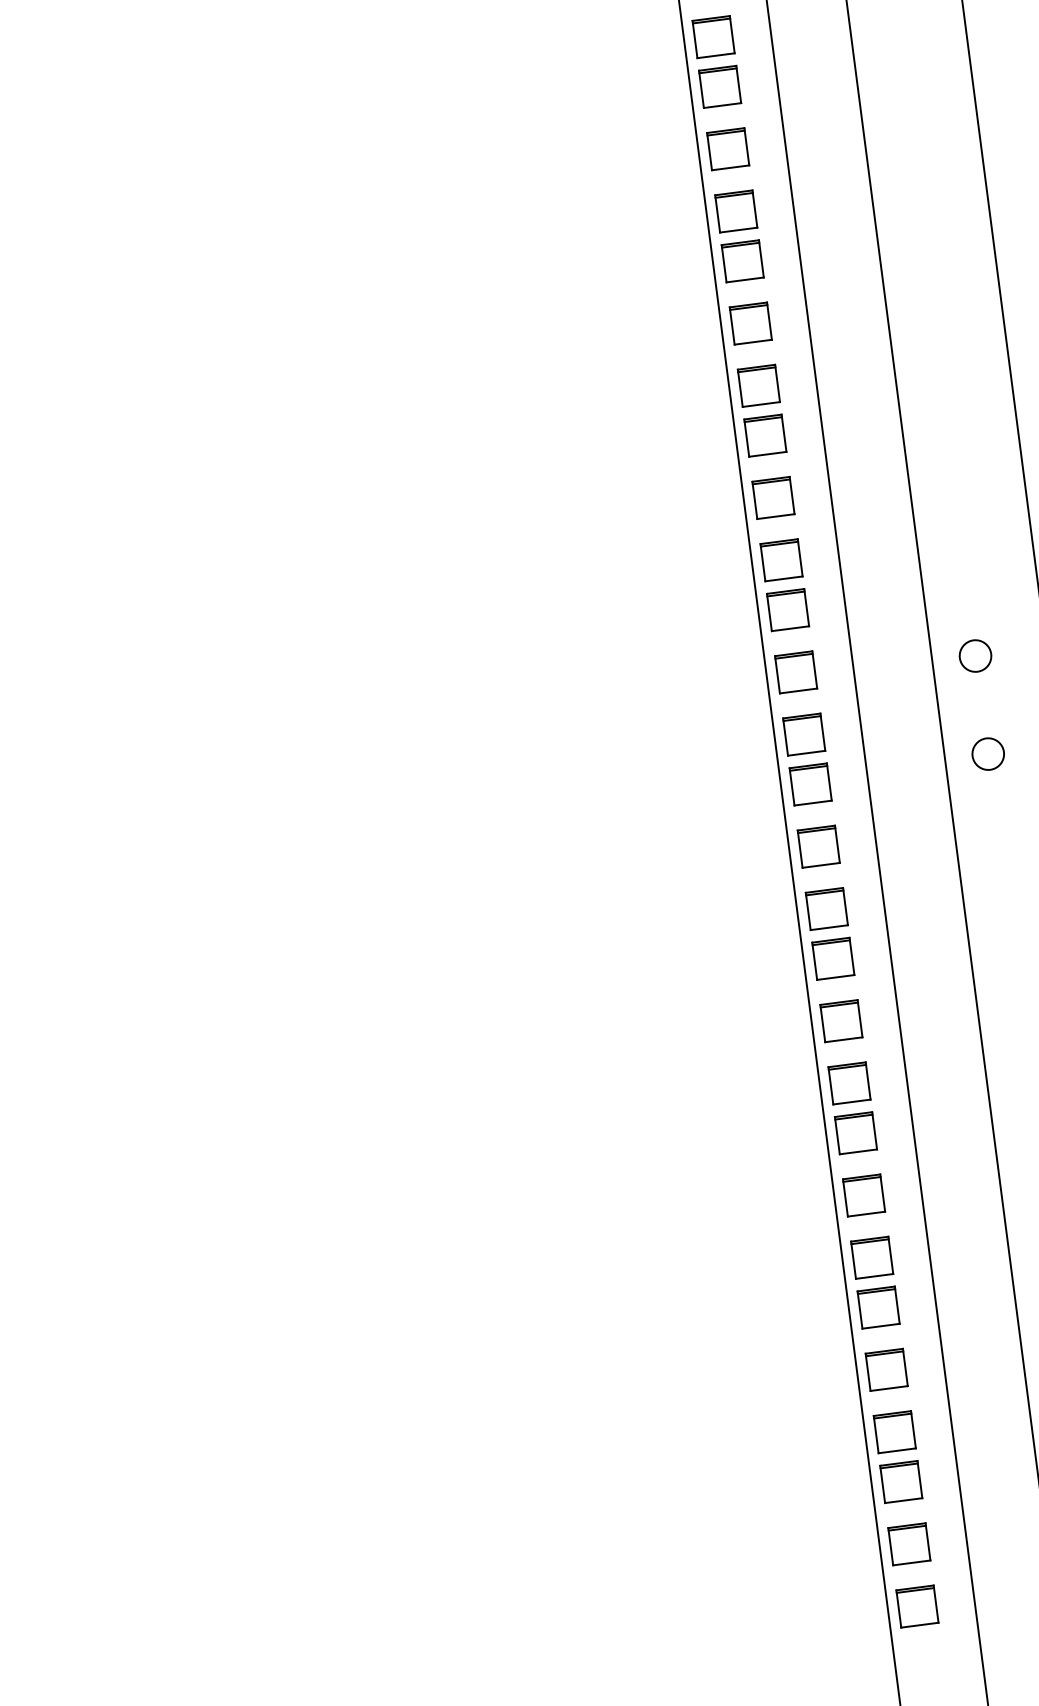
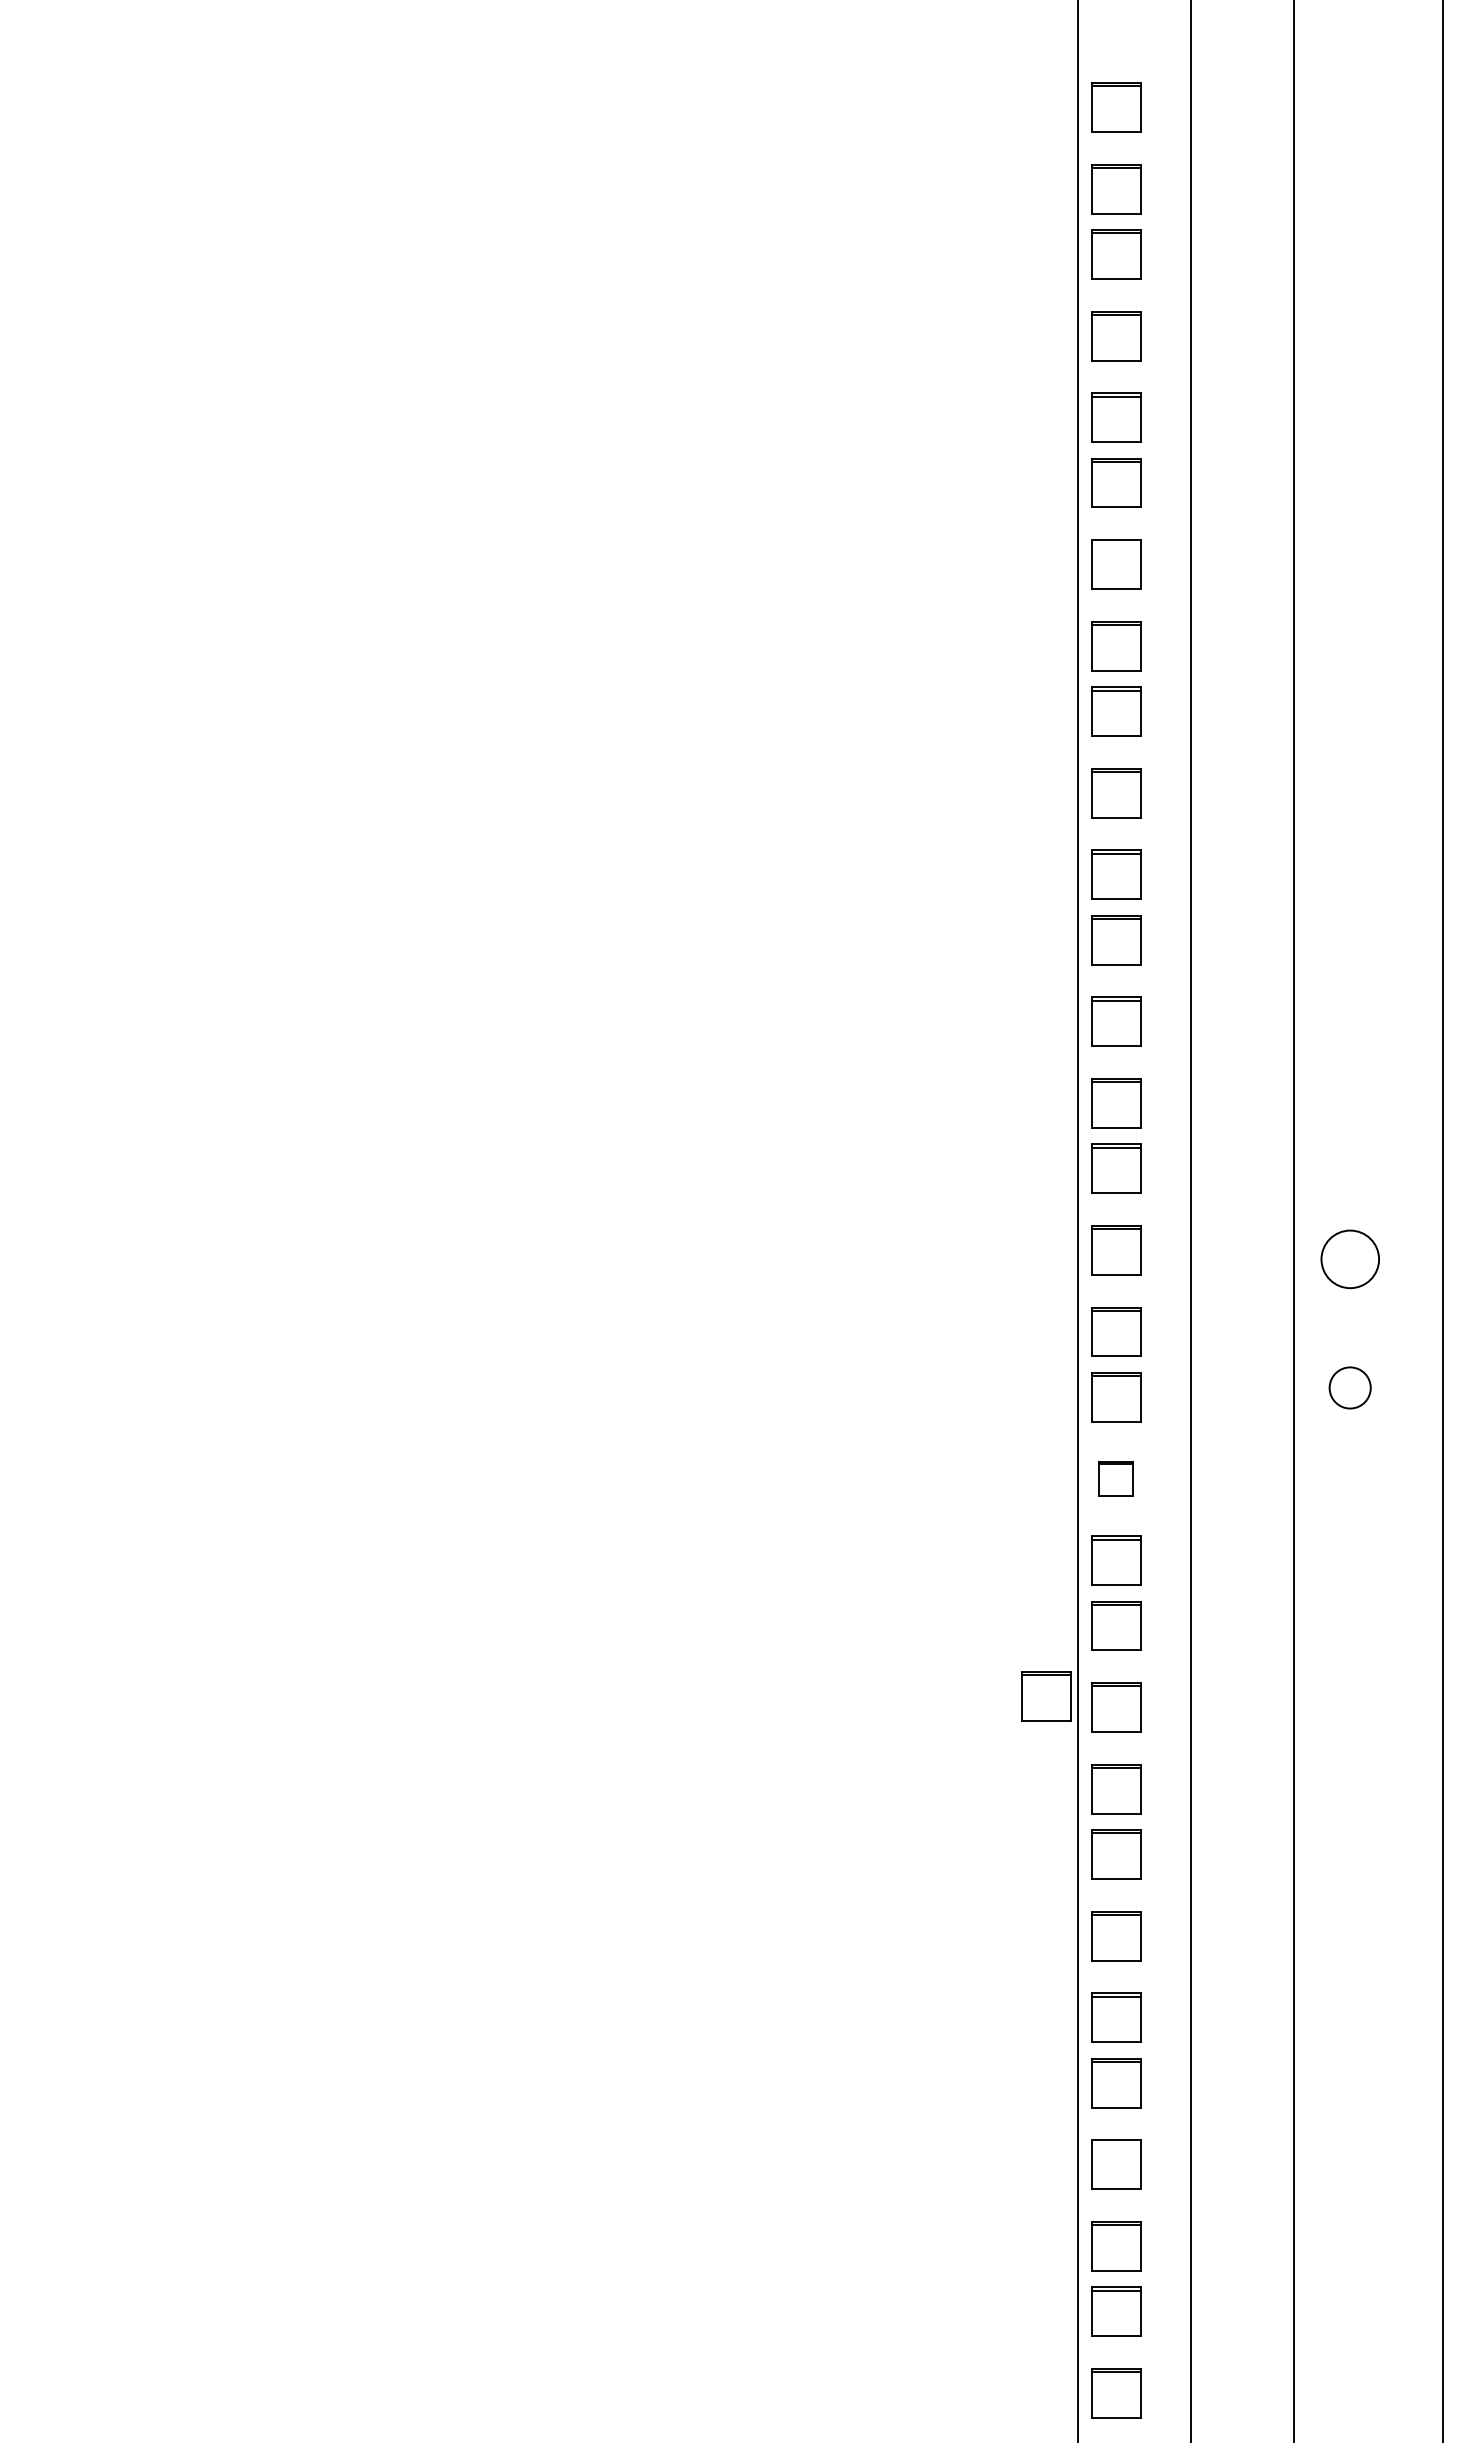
line: (725, 133) -> (1115, 543), removed
circle: (975, 656) -> (1349, 1259), size x1.4
part: (818, 846) -> (1116, 1478), size x0.7
part: (787, 1019) -> (1046, 1696), added
line: (884, 1353) -> (1115, 2143), removed

